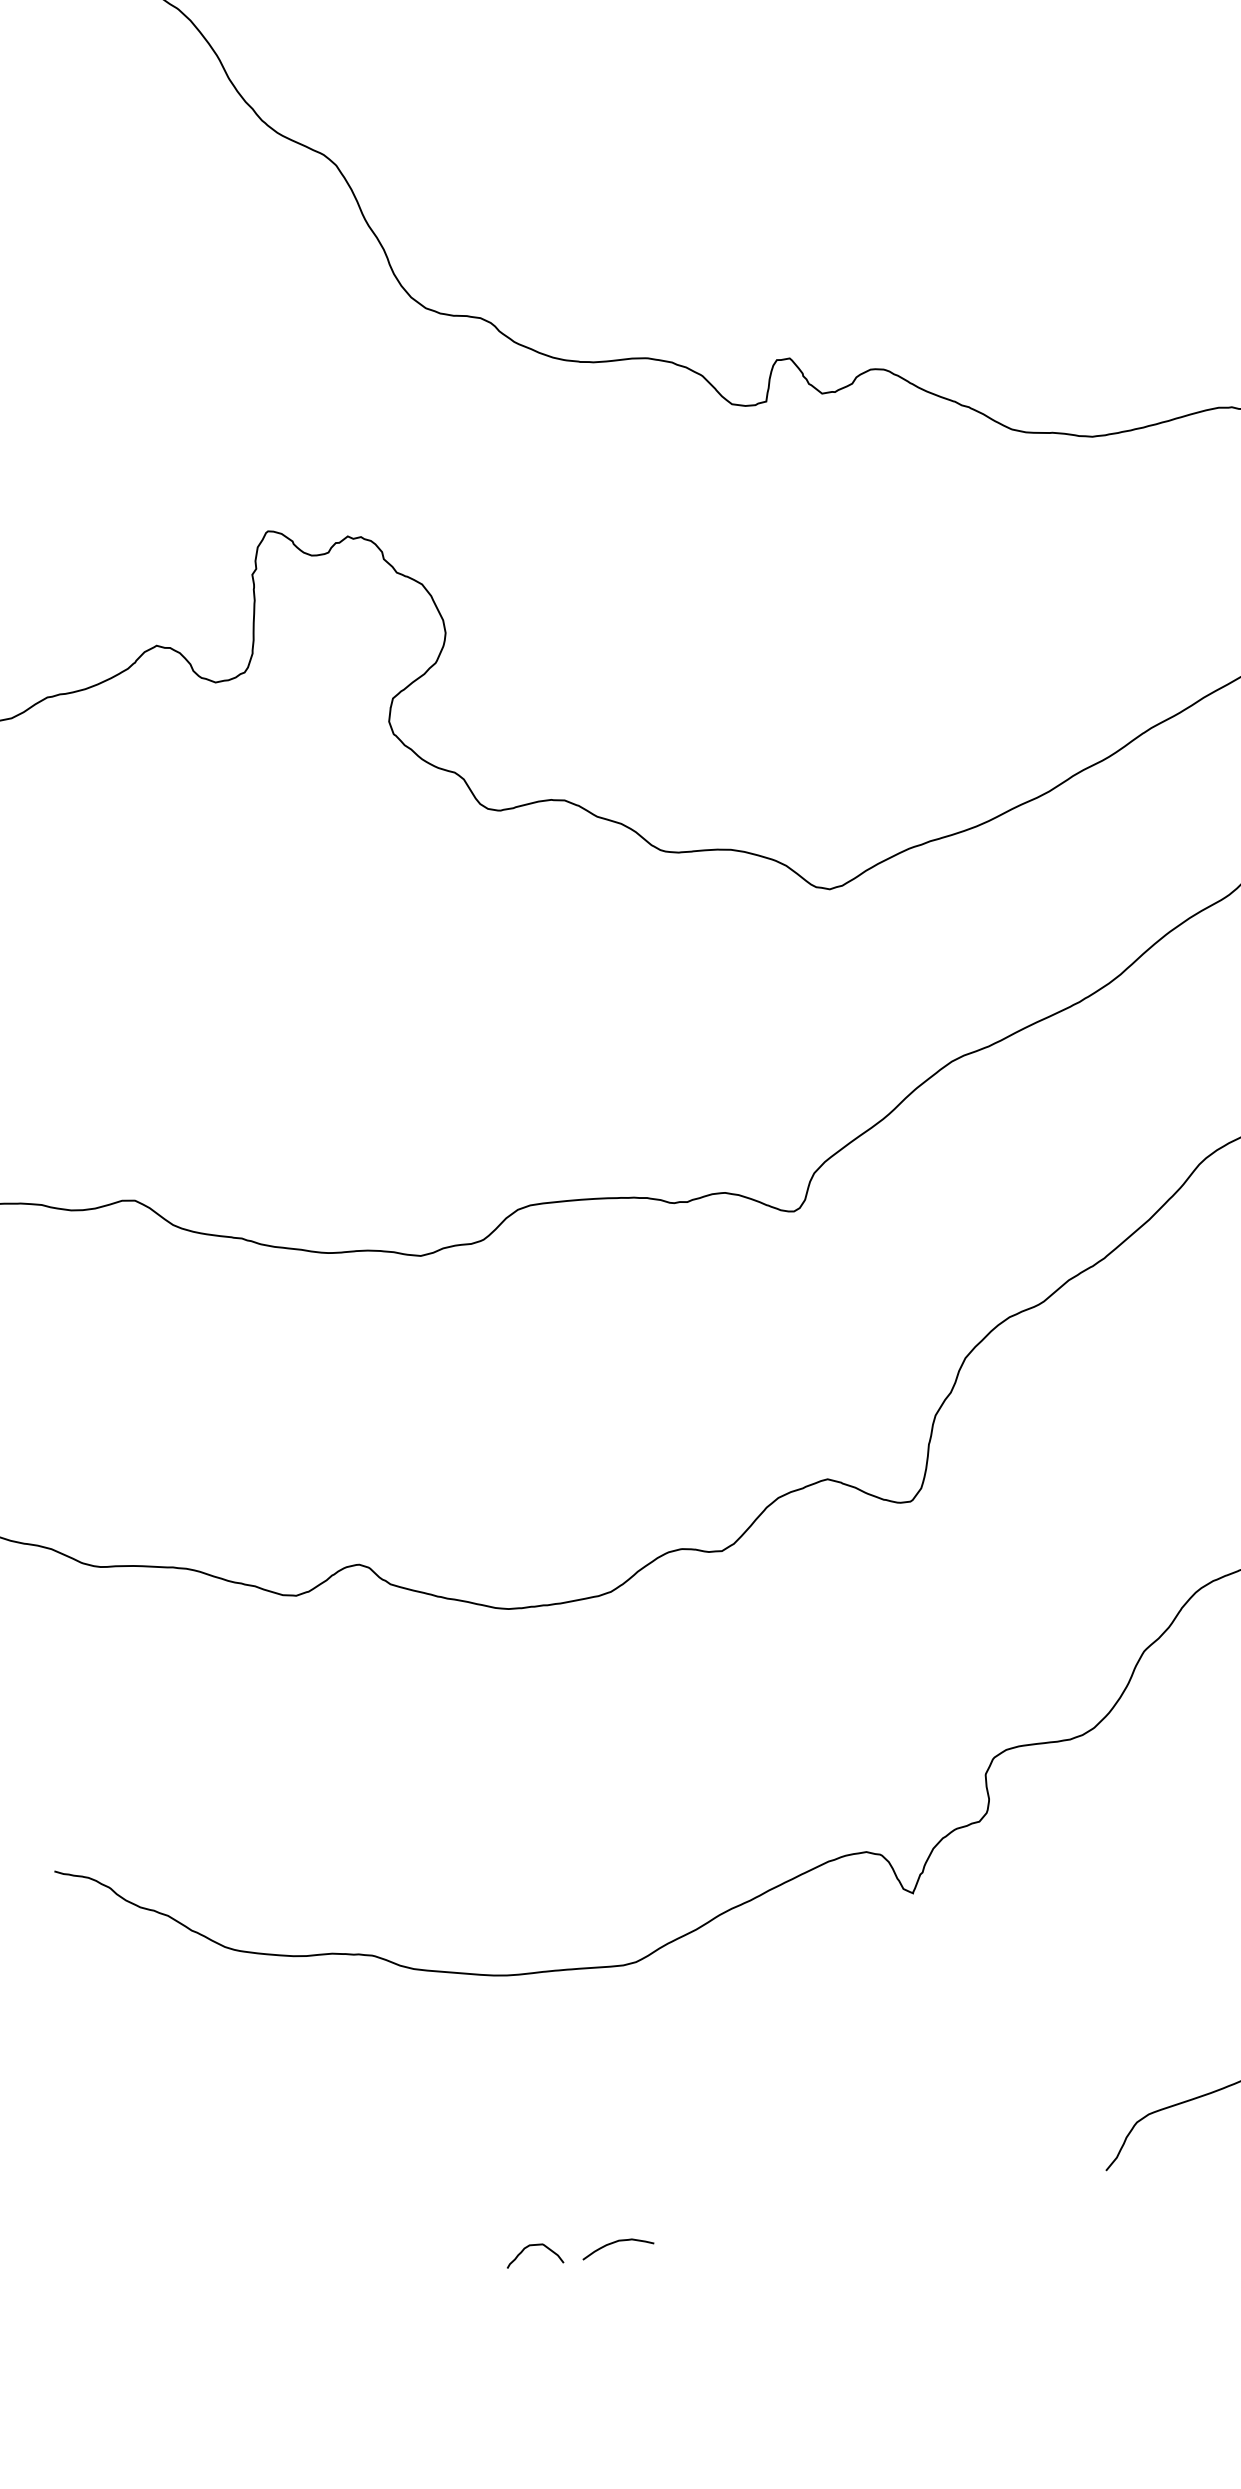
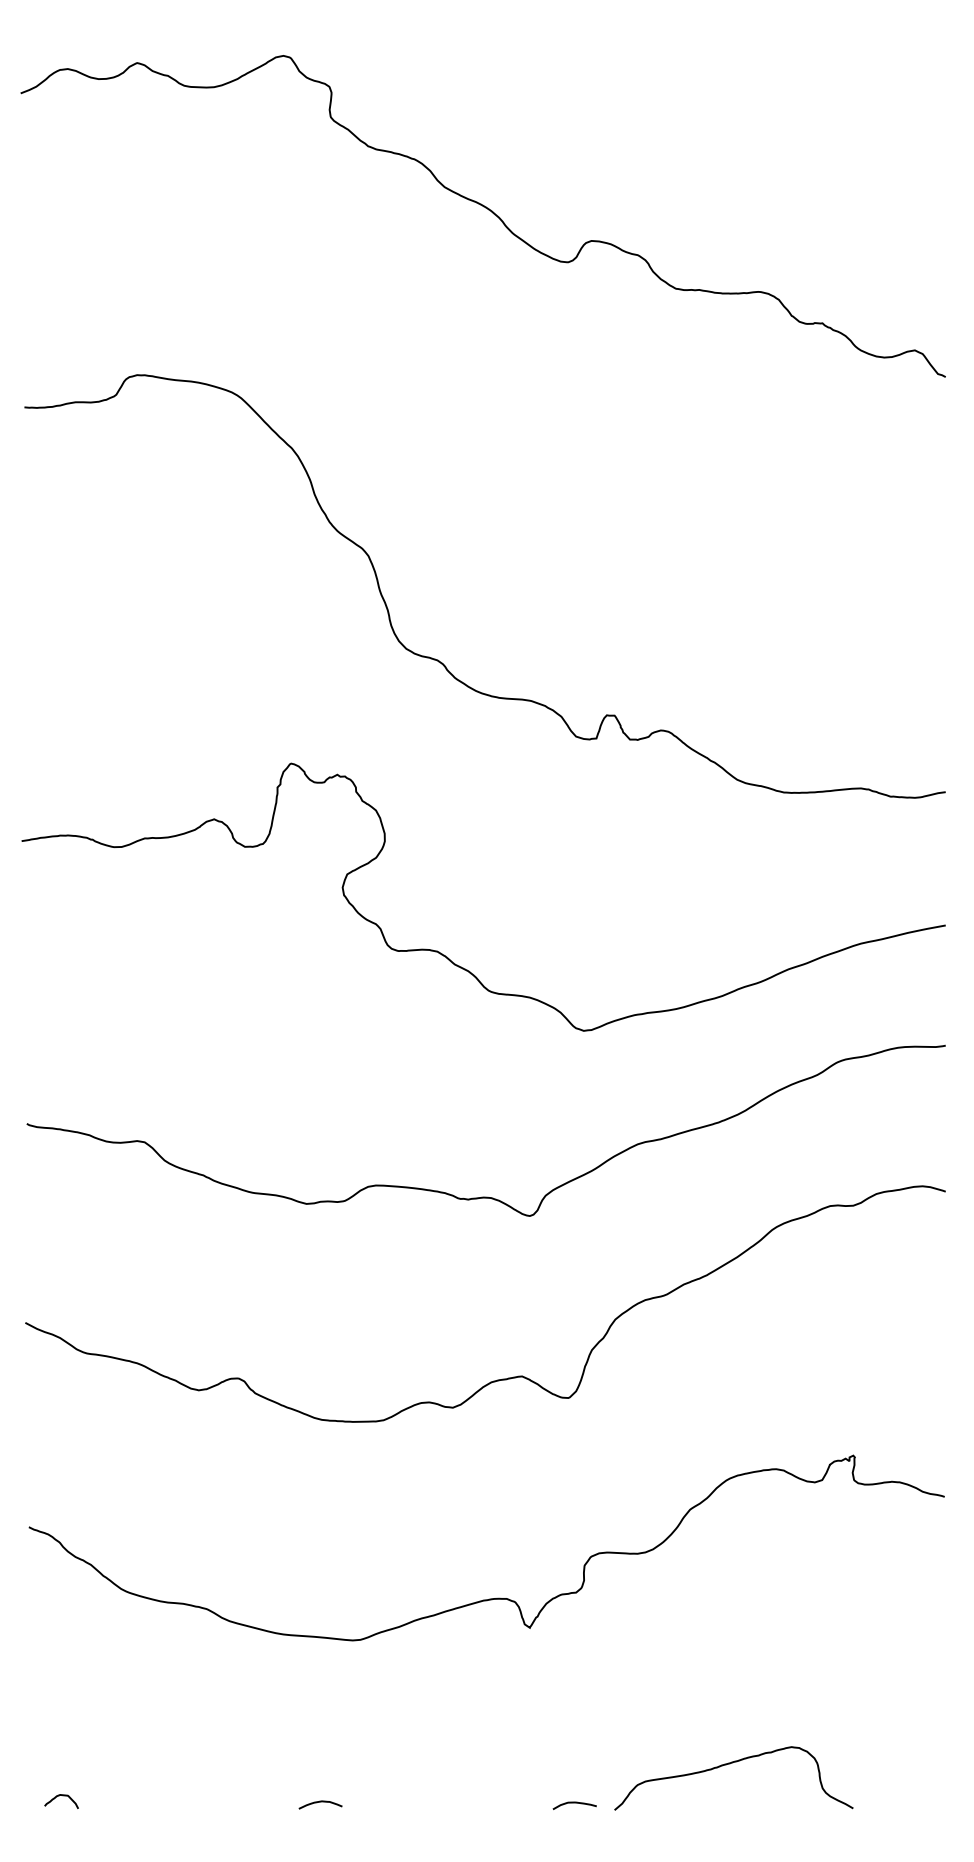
curve: (1037, 2171) -> (574, 1803), added
curve: (533, 2247) -> (62, 1796), moved

